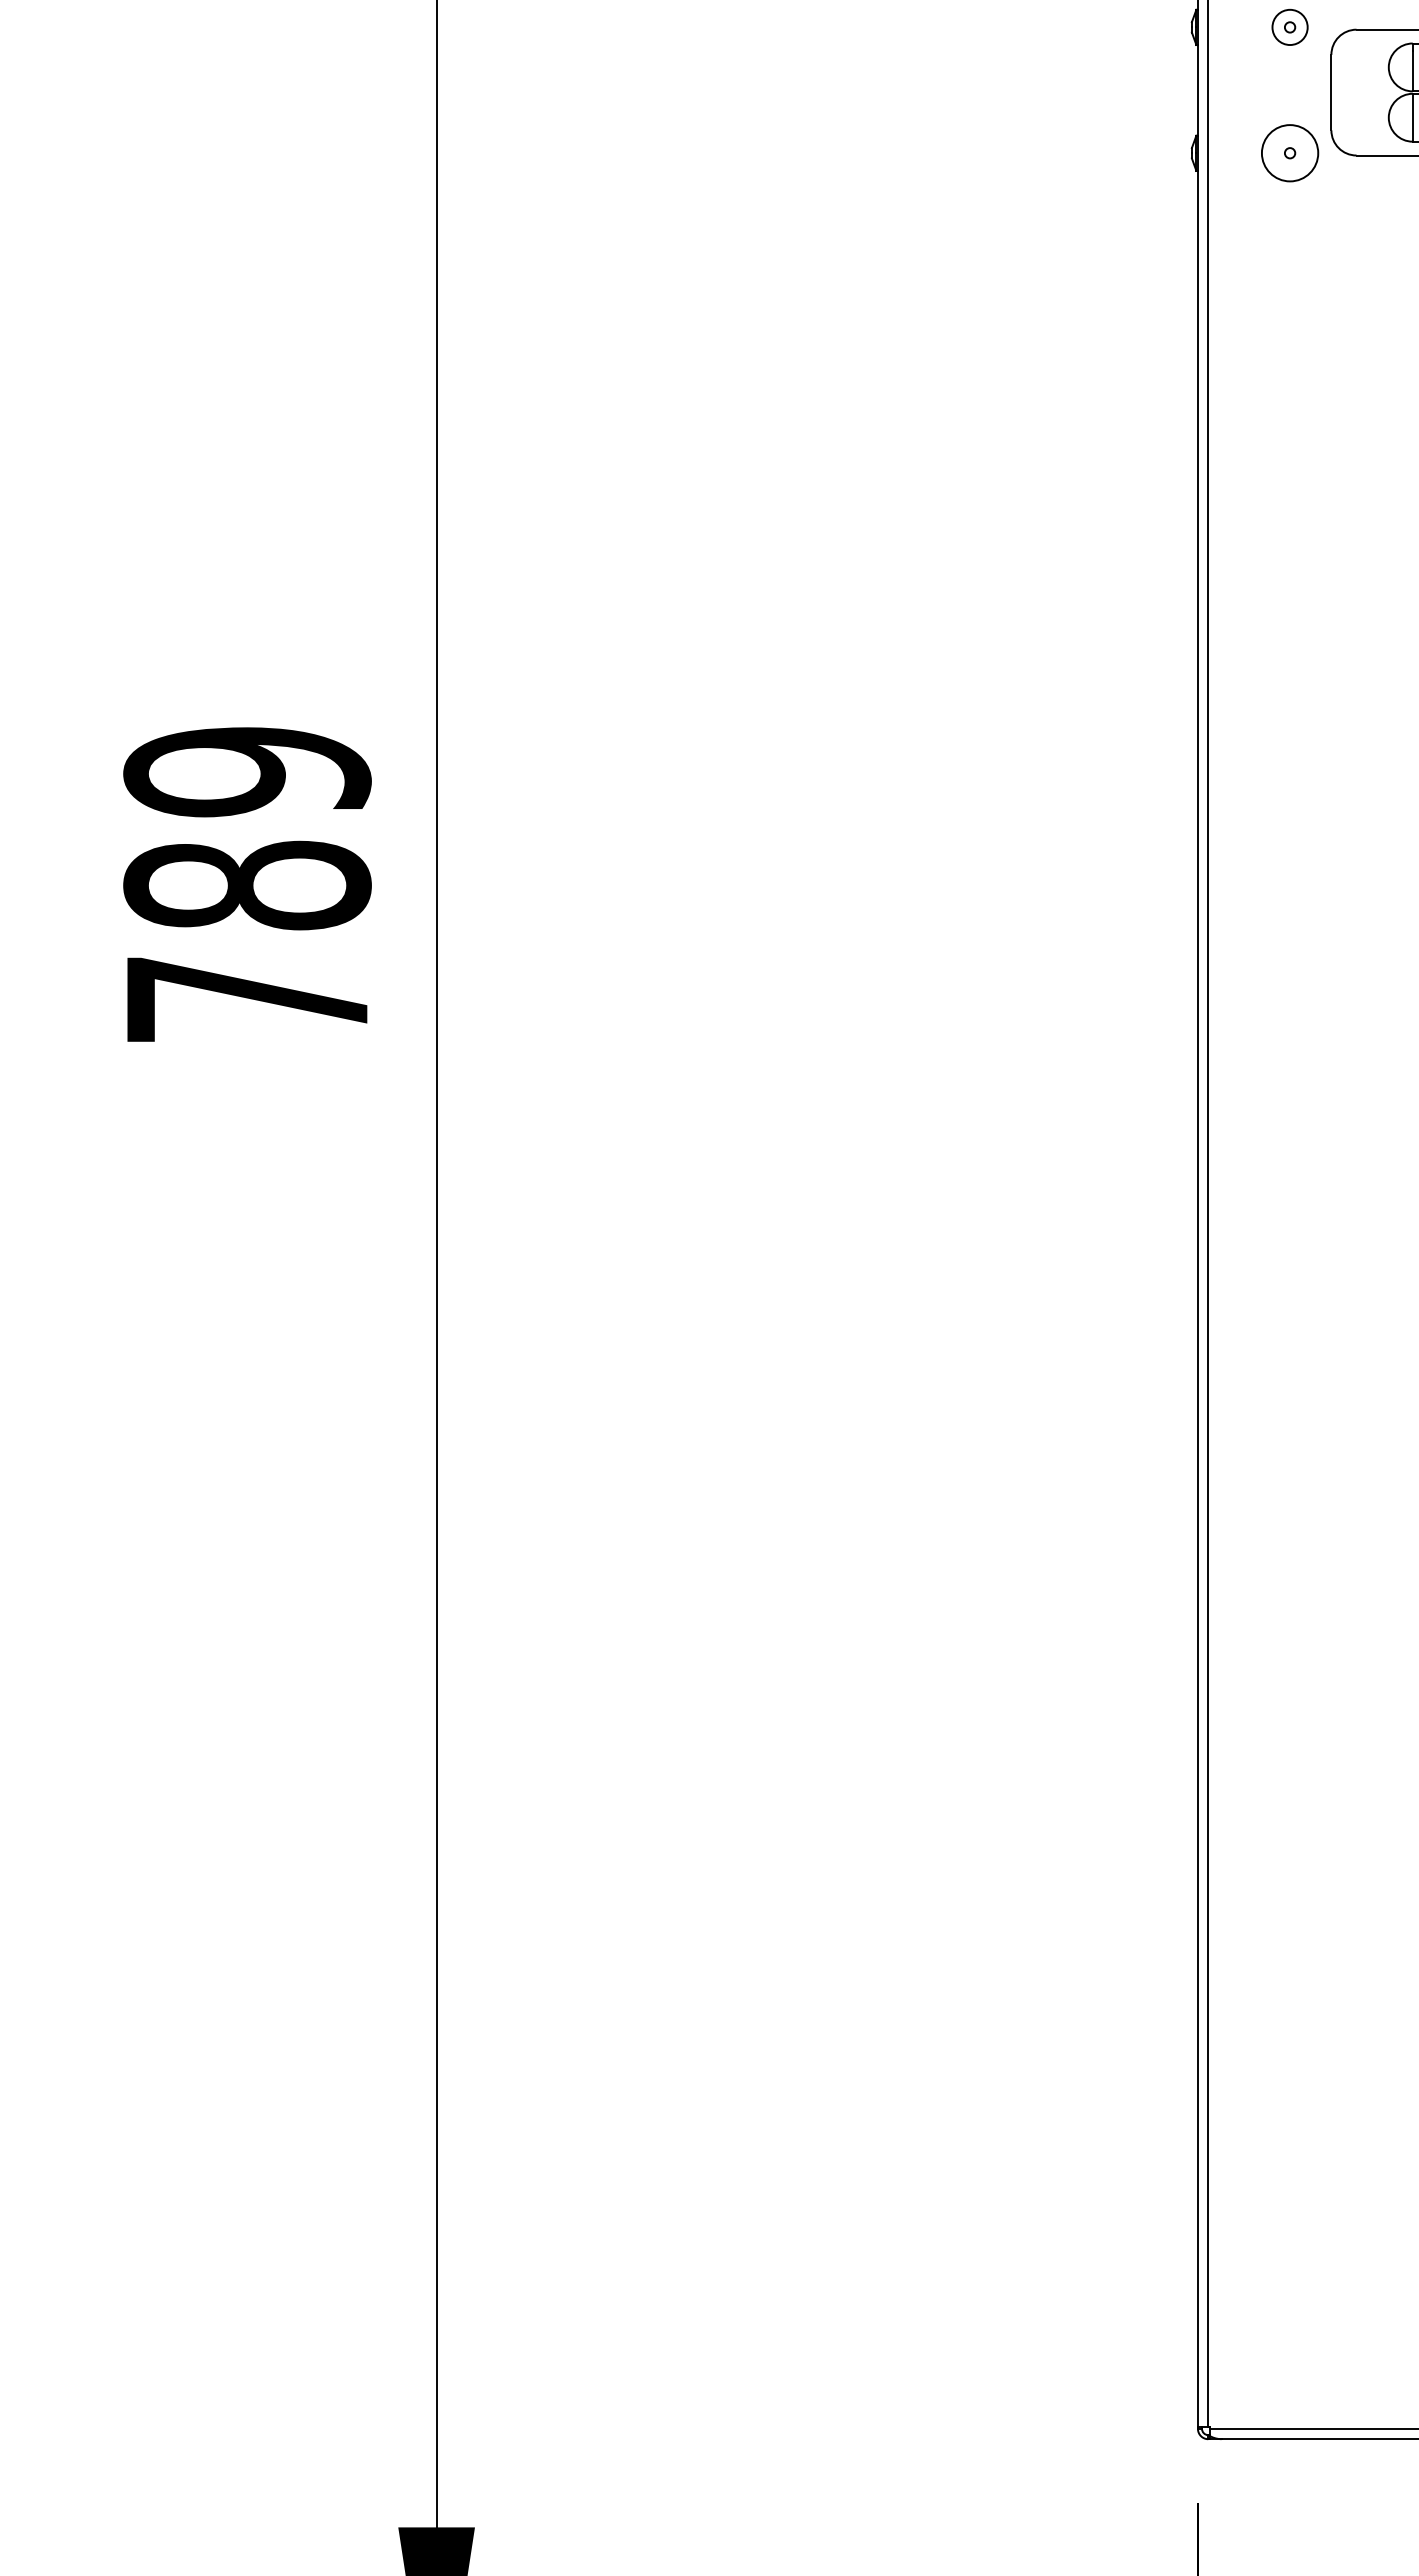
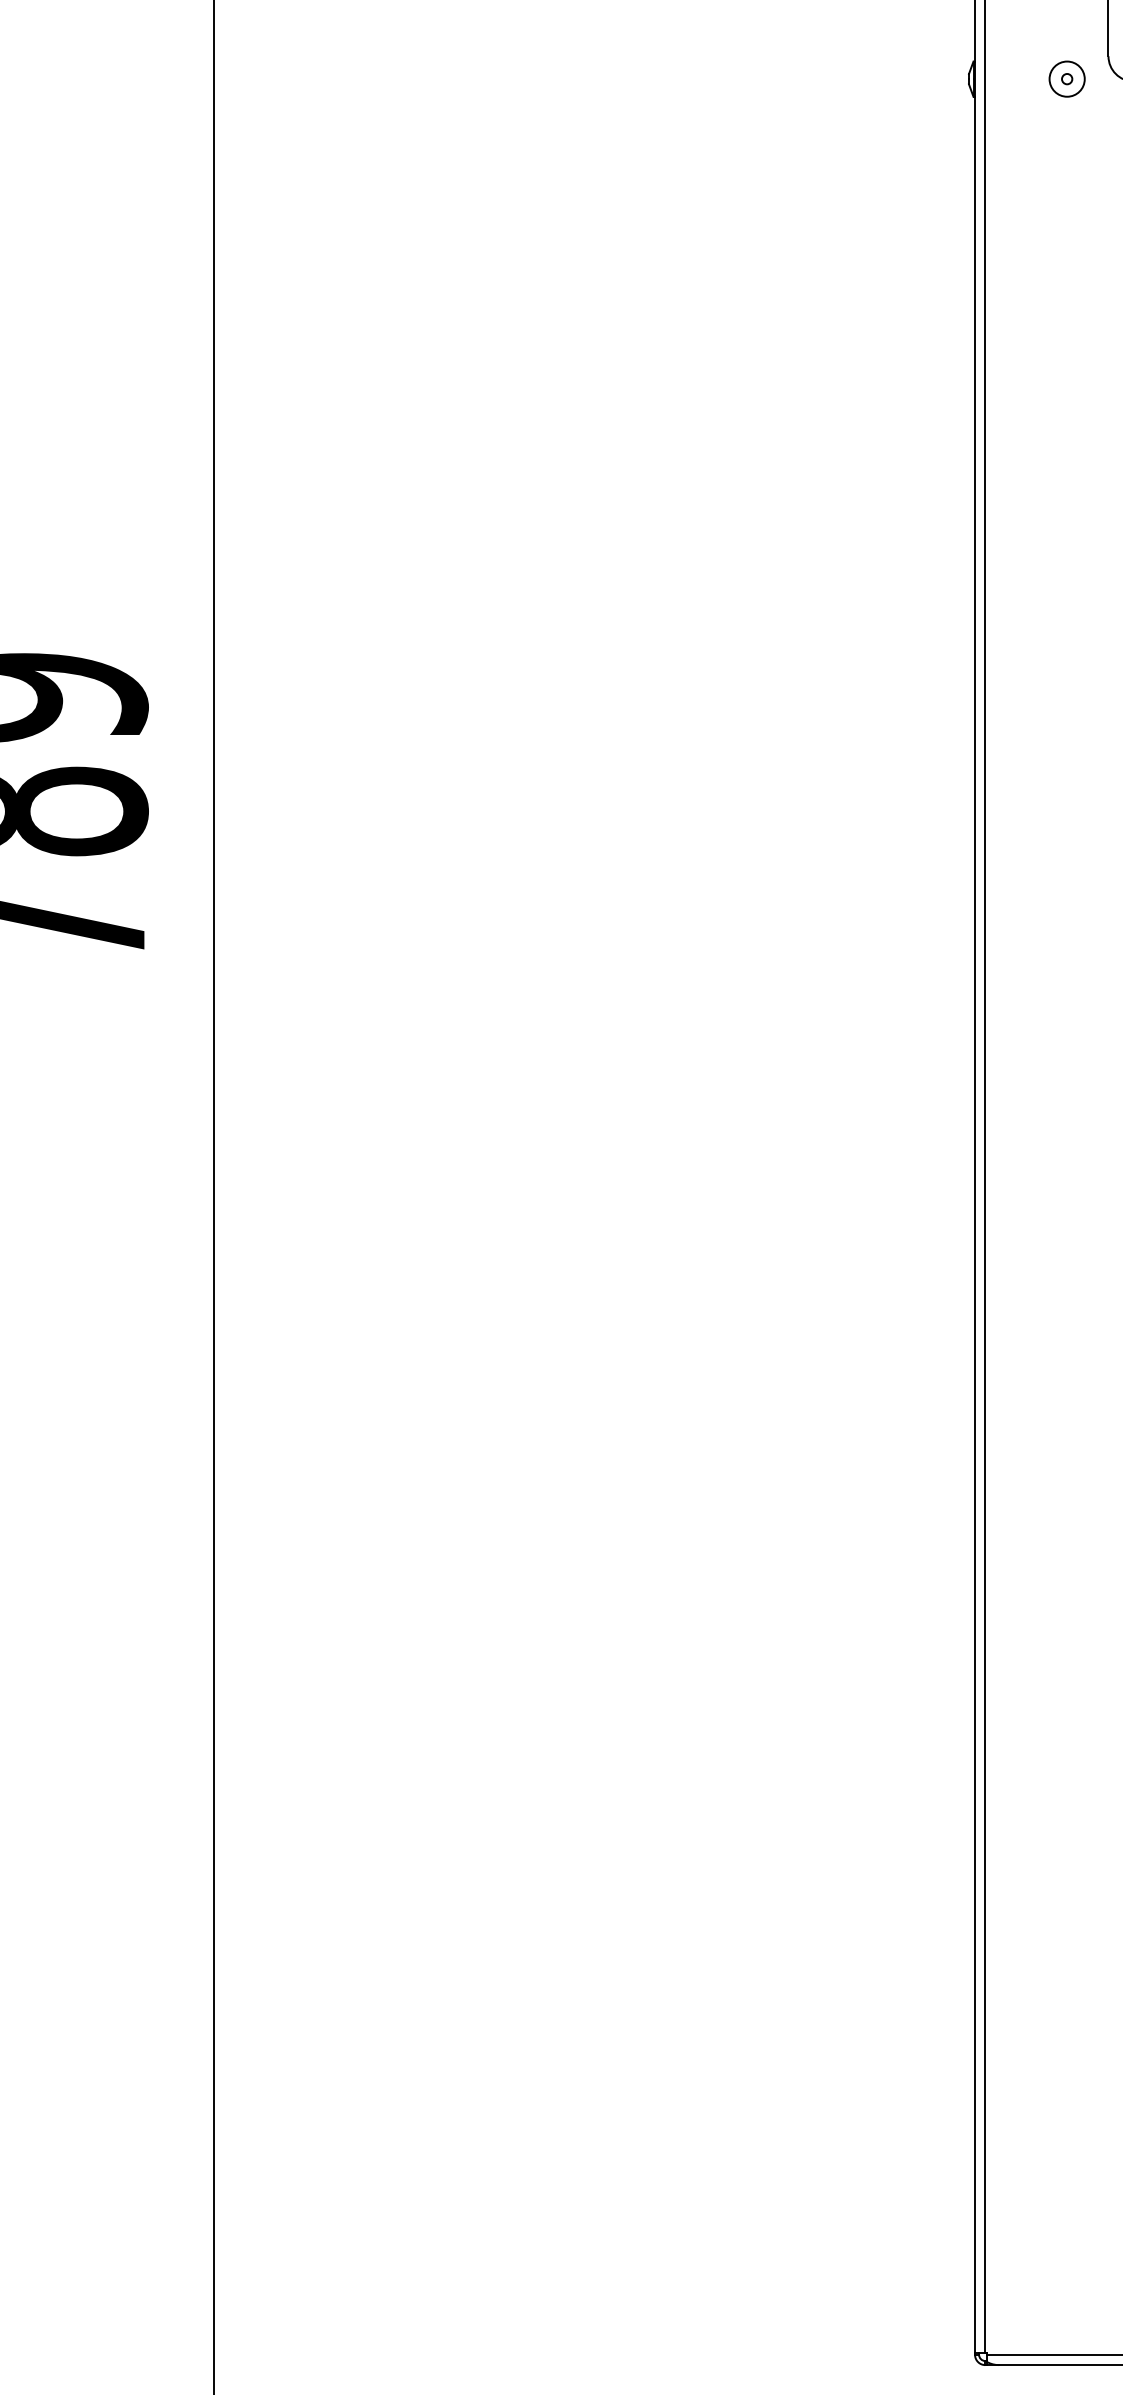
circle: (1289, 152) -> (1066, 78), size x0.62

